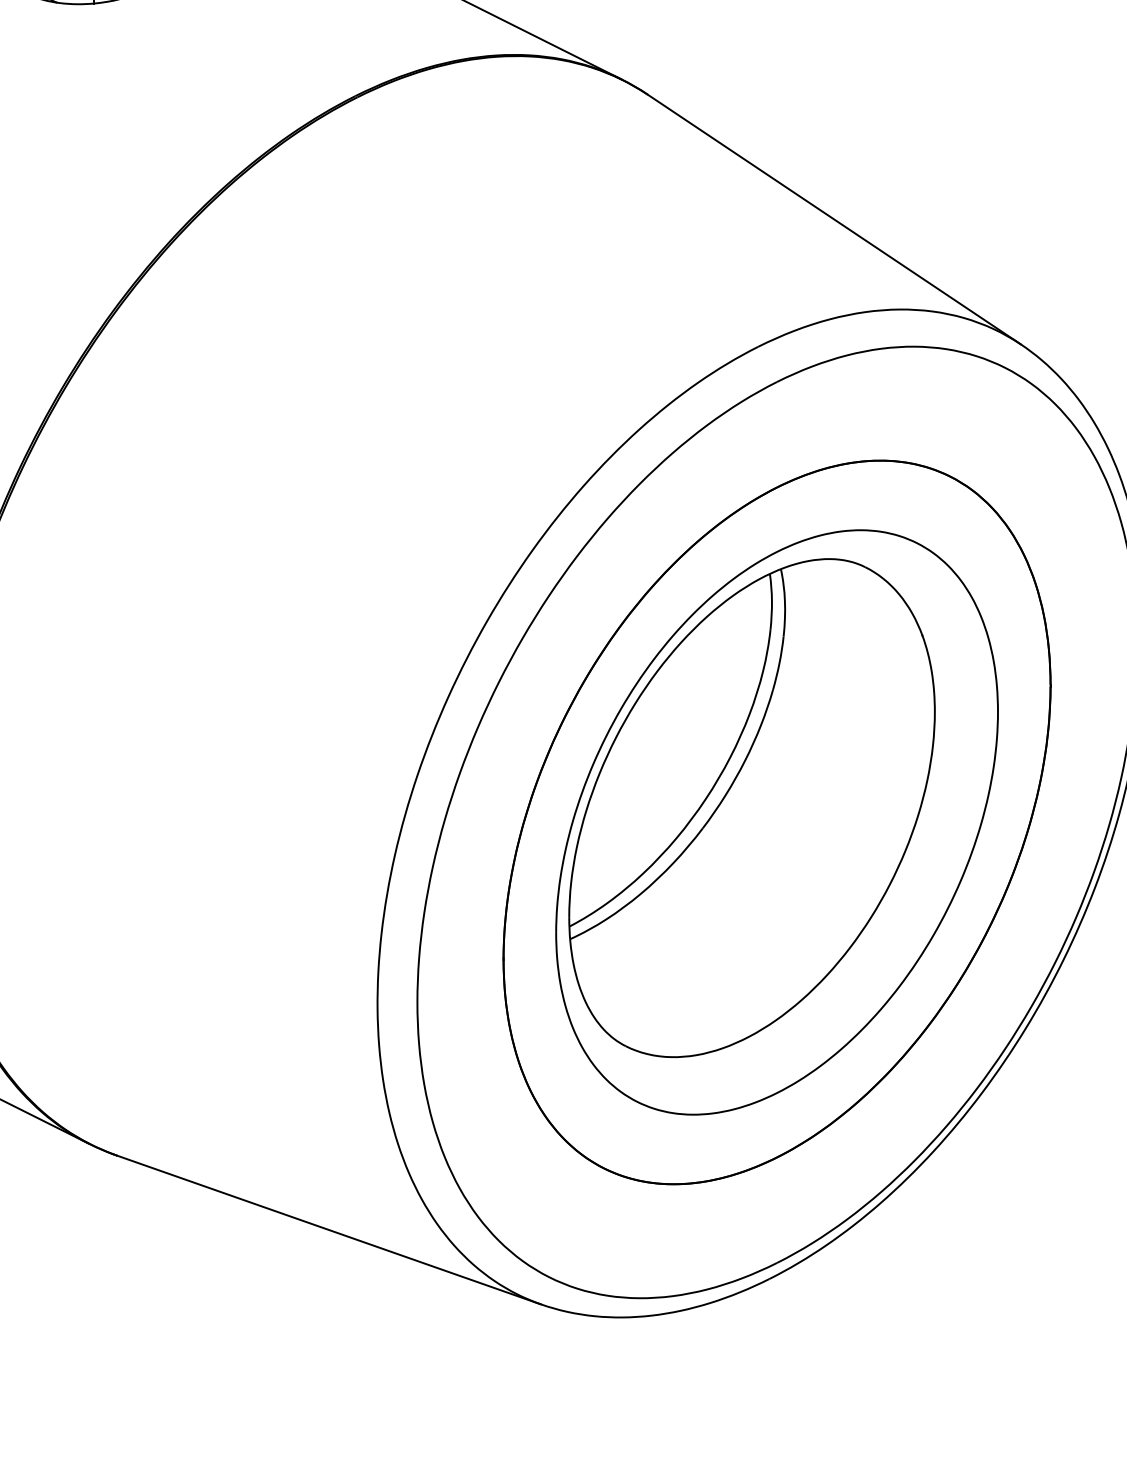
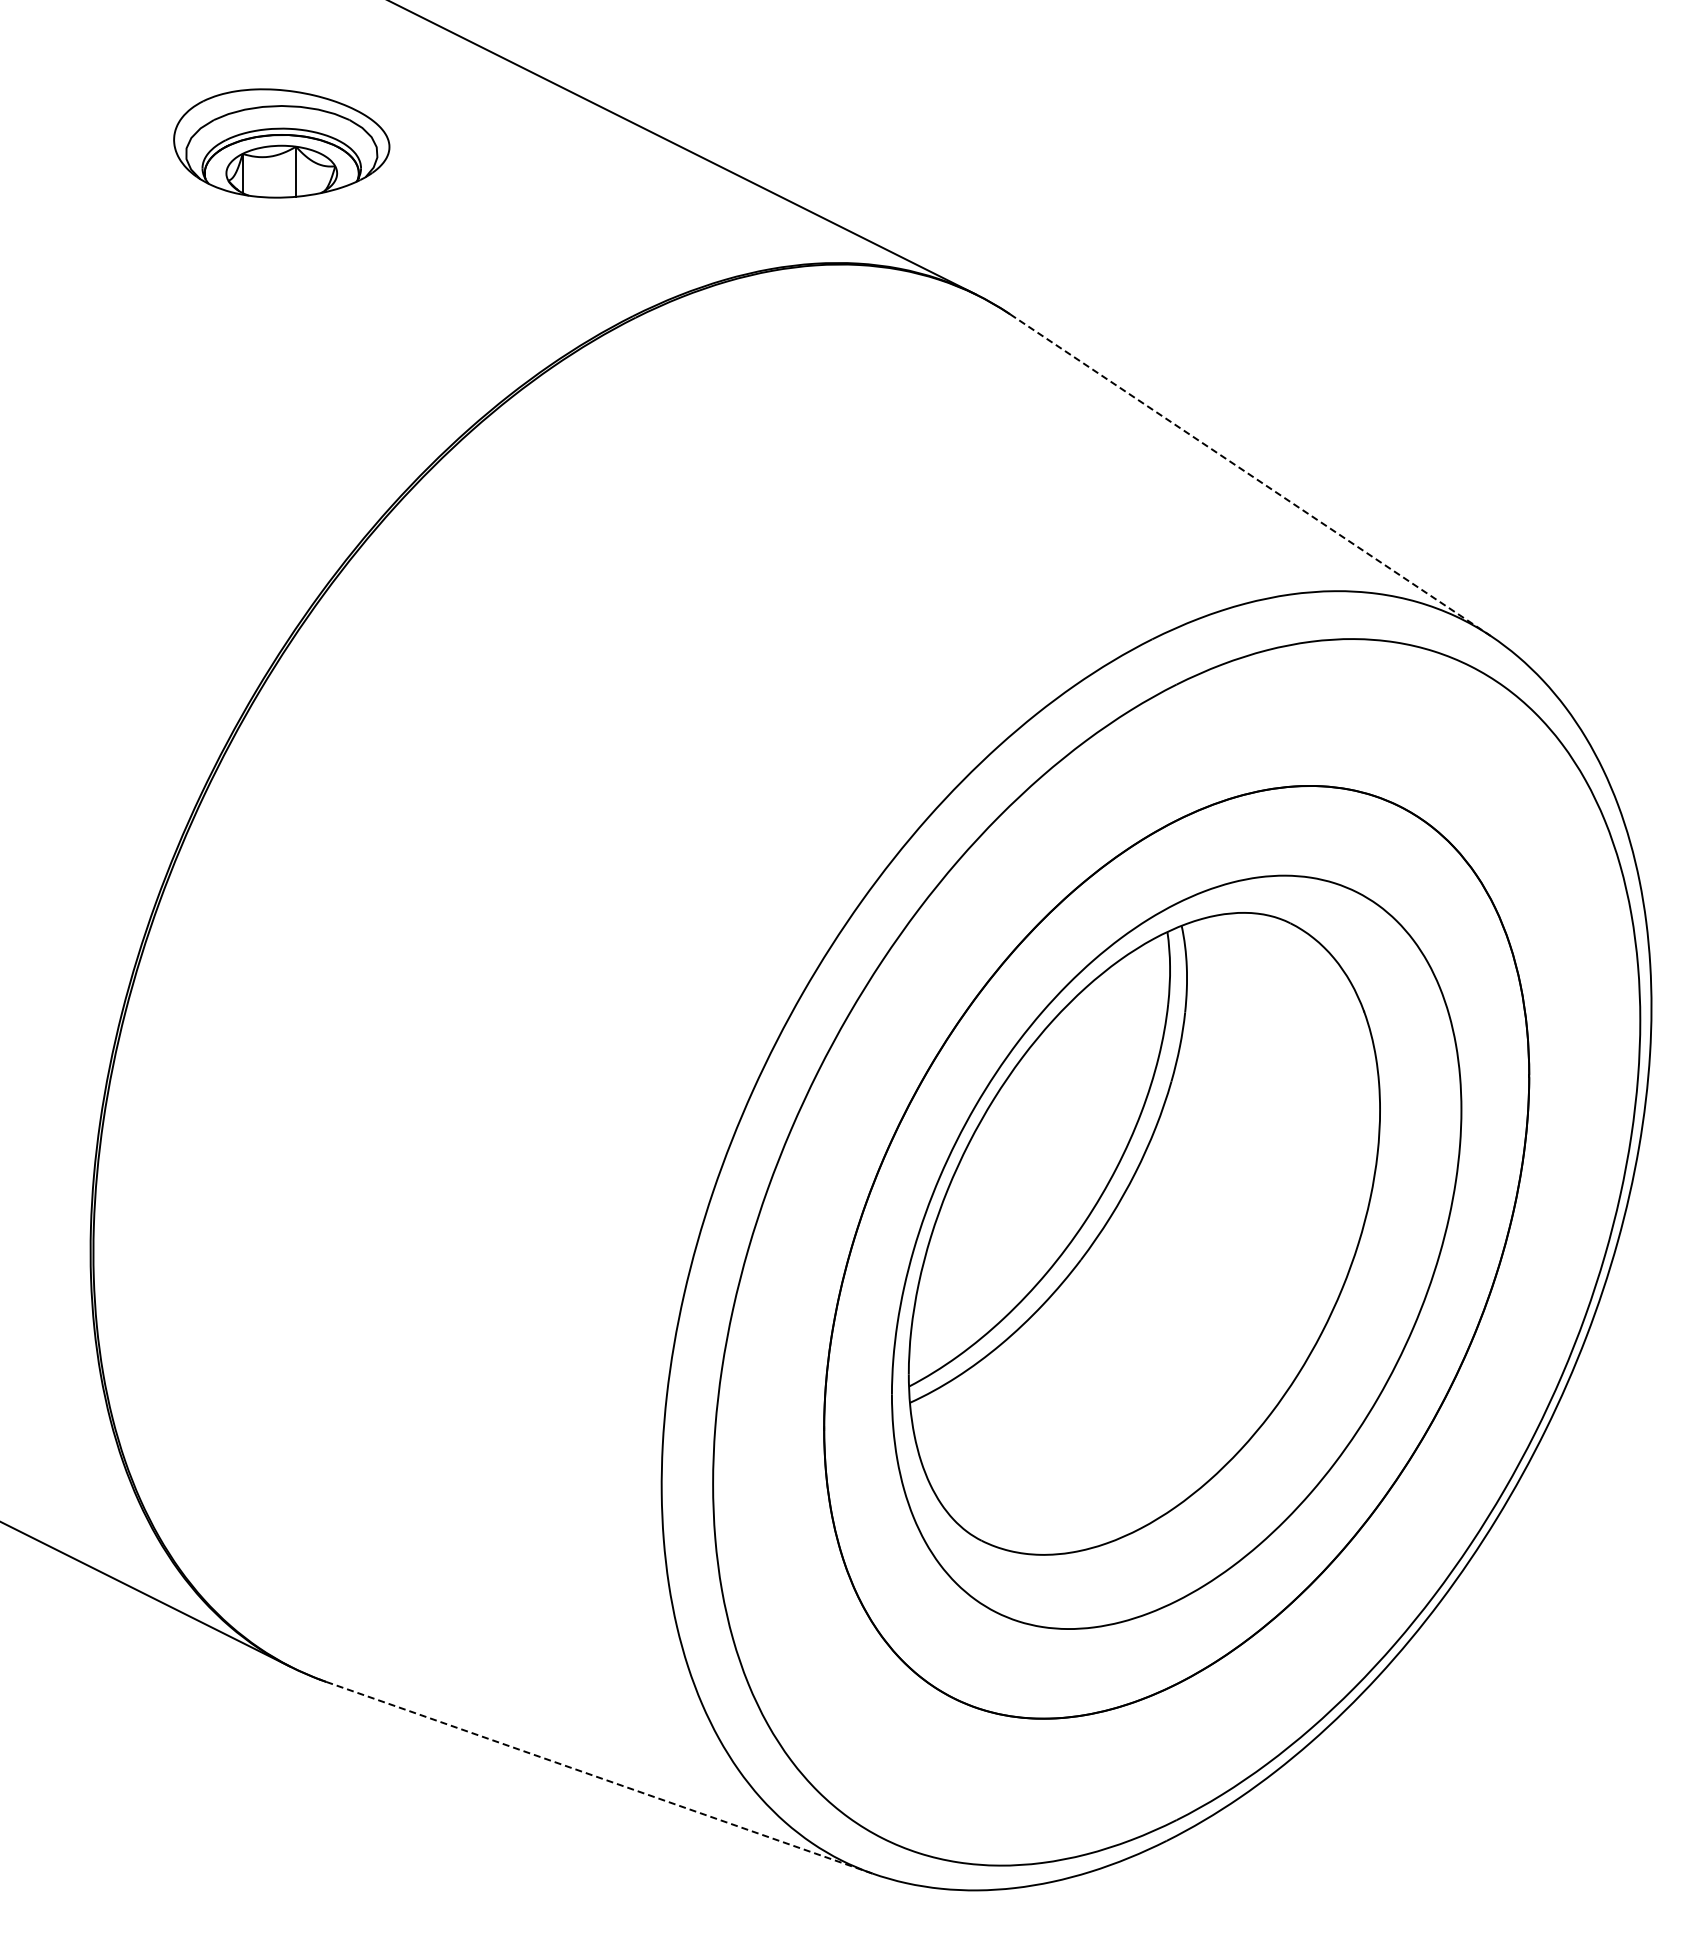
line: (835, 219) -> (1251, 475), solid -> dashed
line: (329, 1229) -> (599, 1777), solid -> dashed

